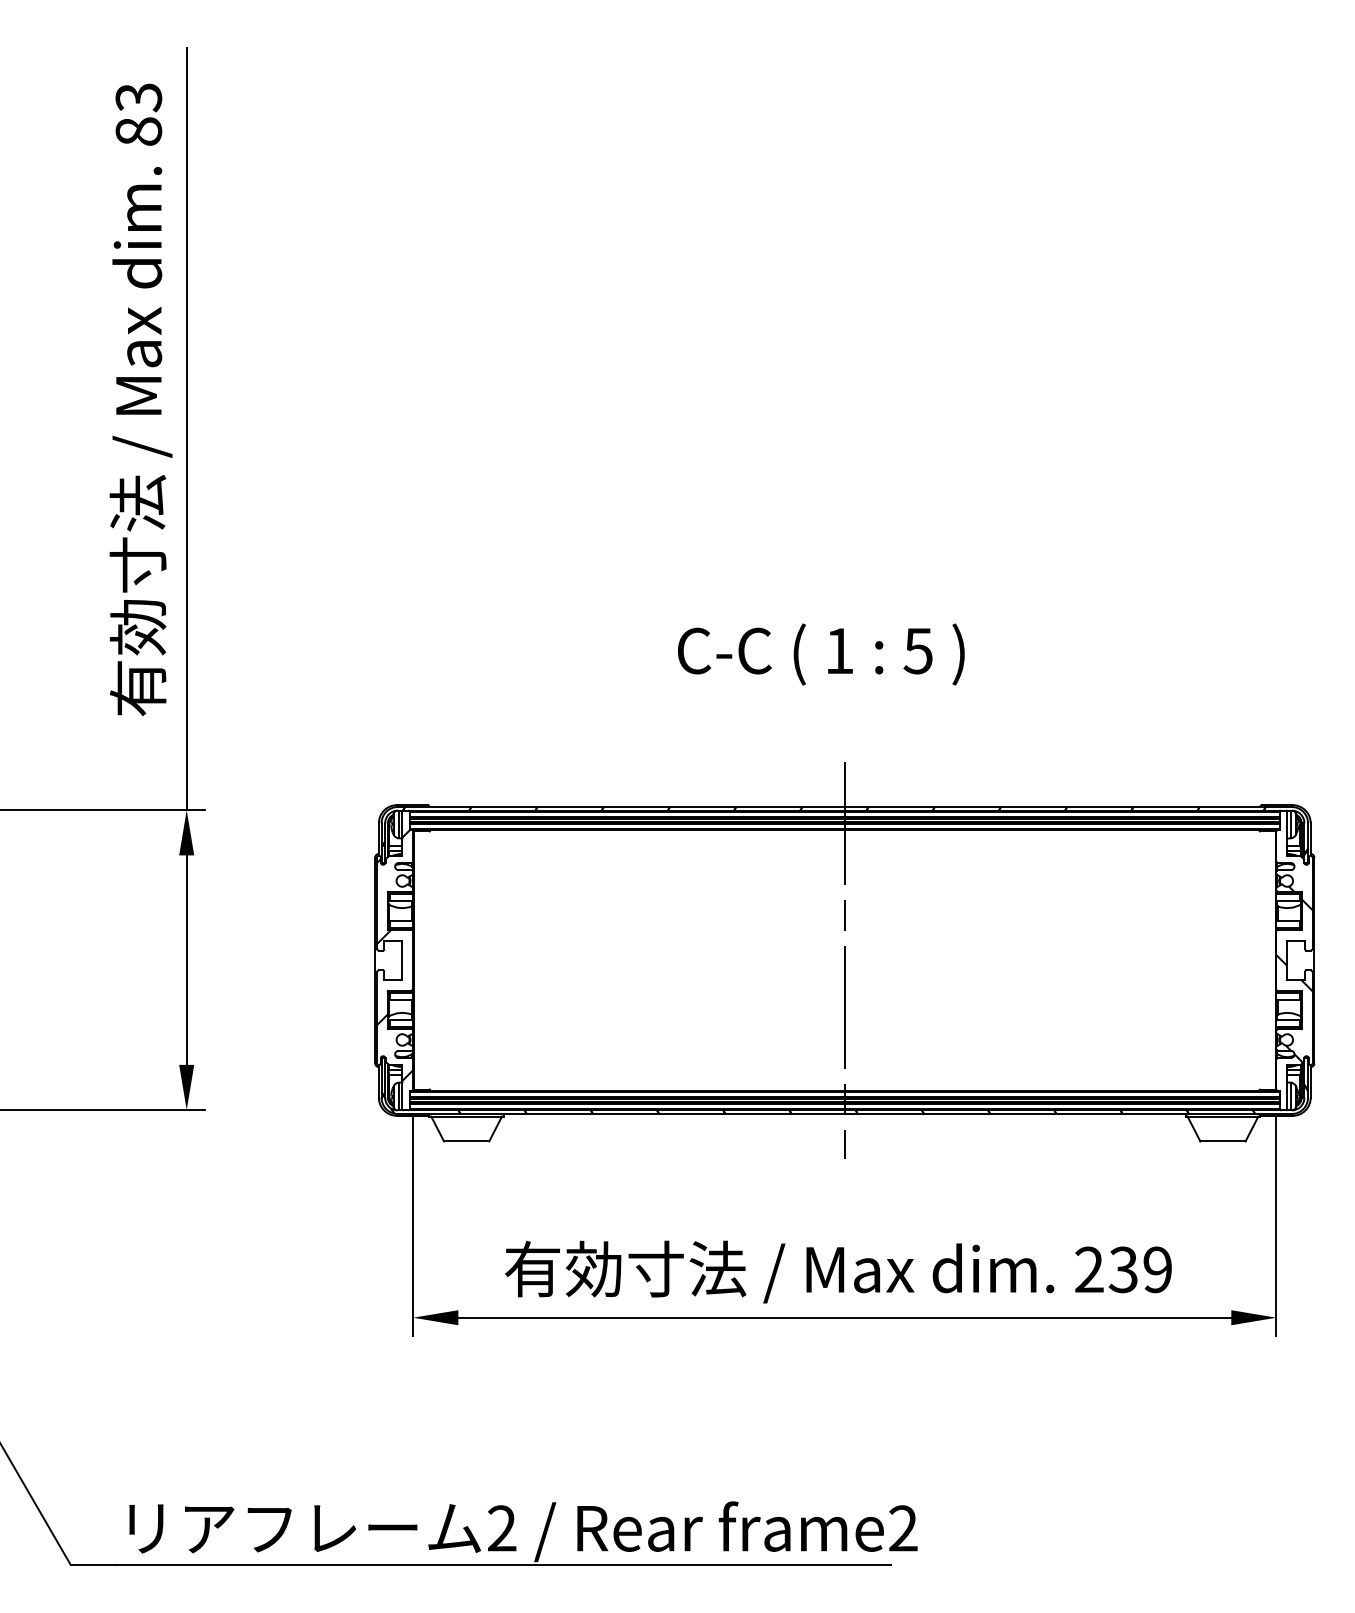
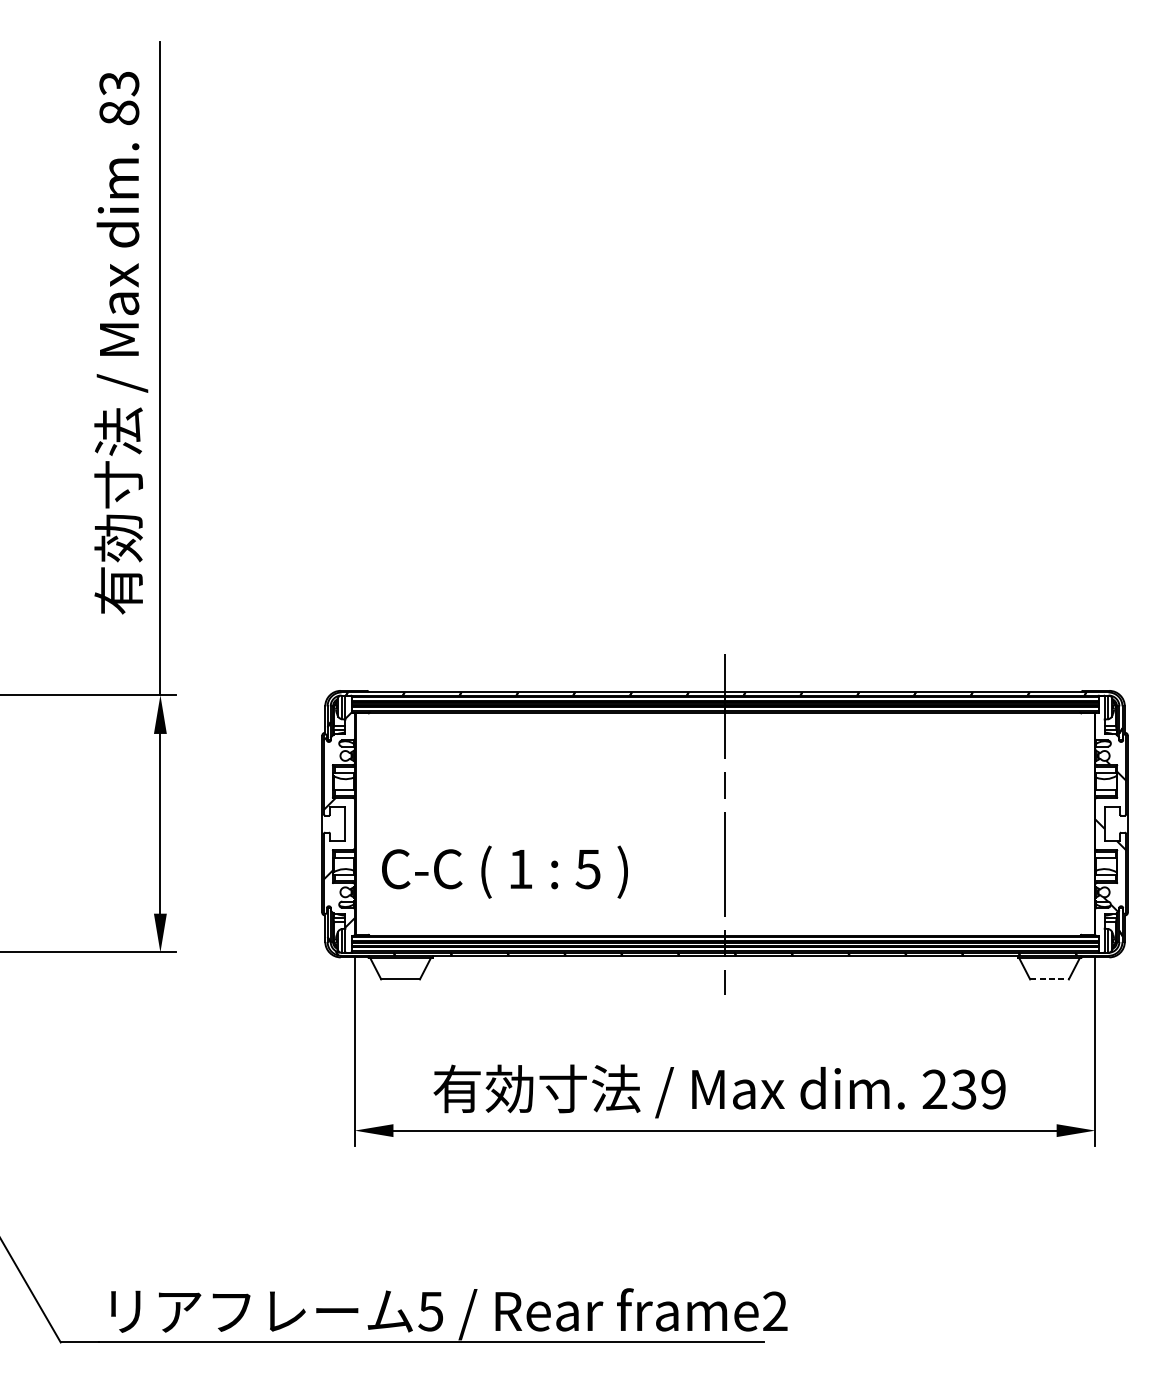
text: (821, 654) -> (505, 872), moved
line: (1222, 1141) -> (1049, 979), solid -> dashed
text: (501, 1528) -> (430, 1311), 2 -> 5

